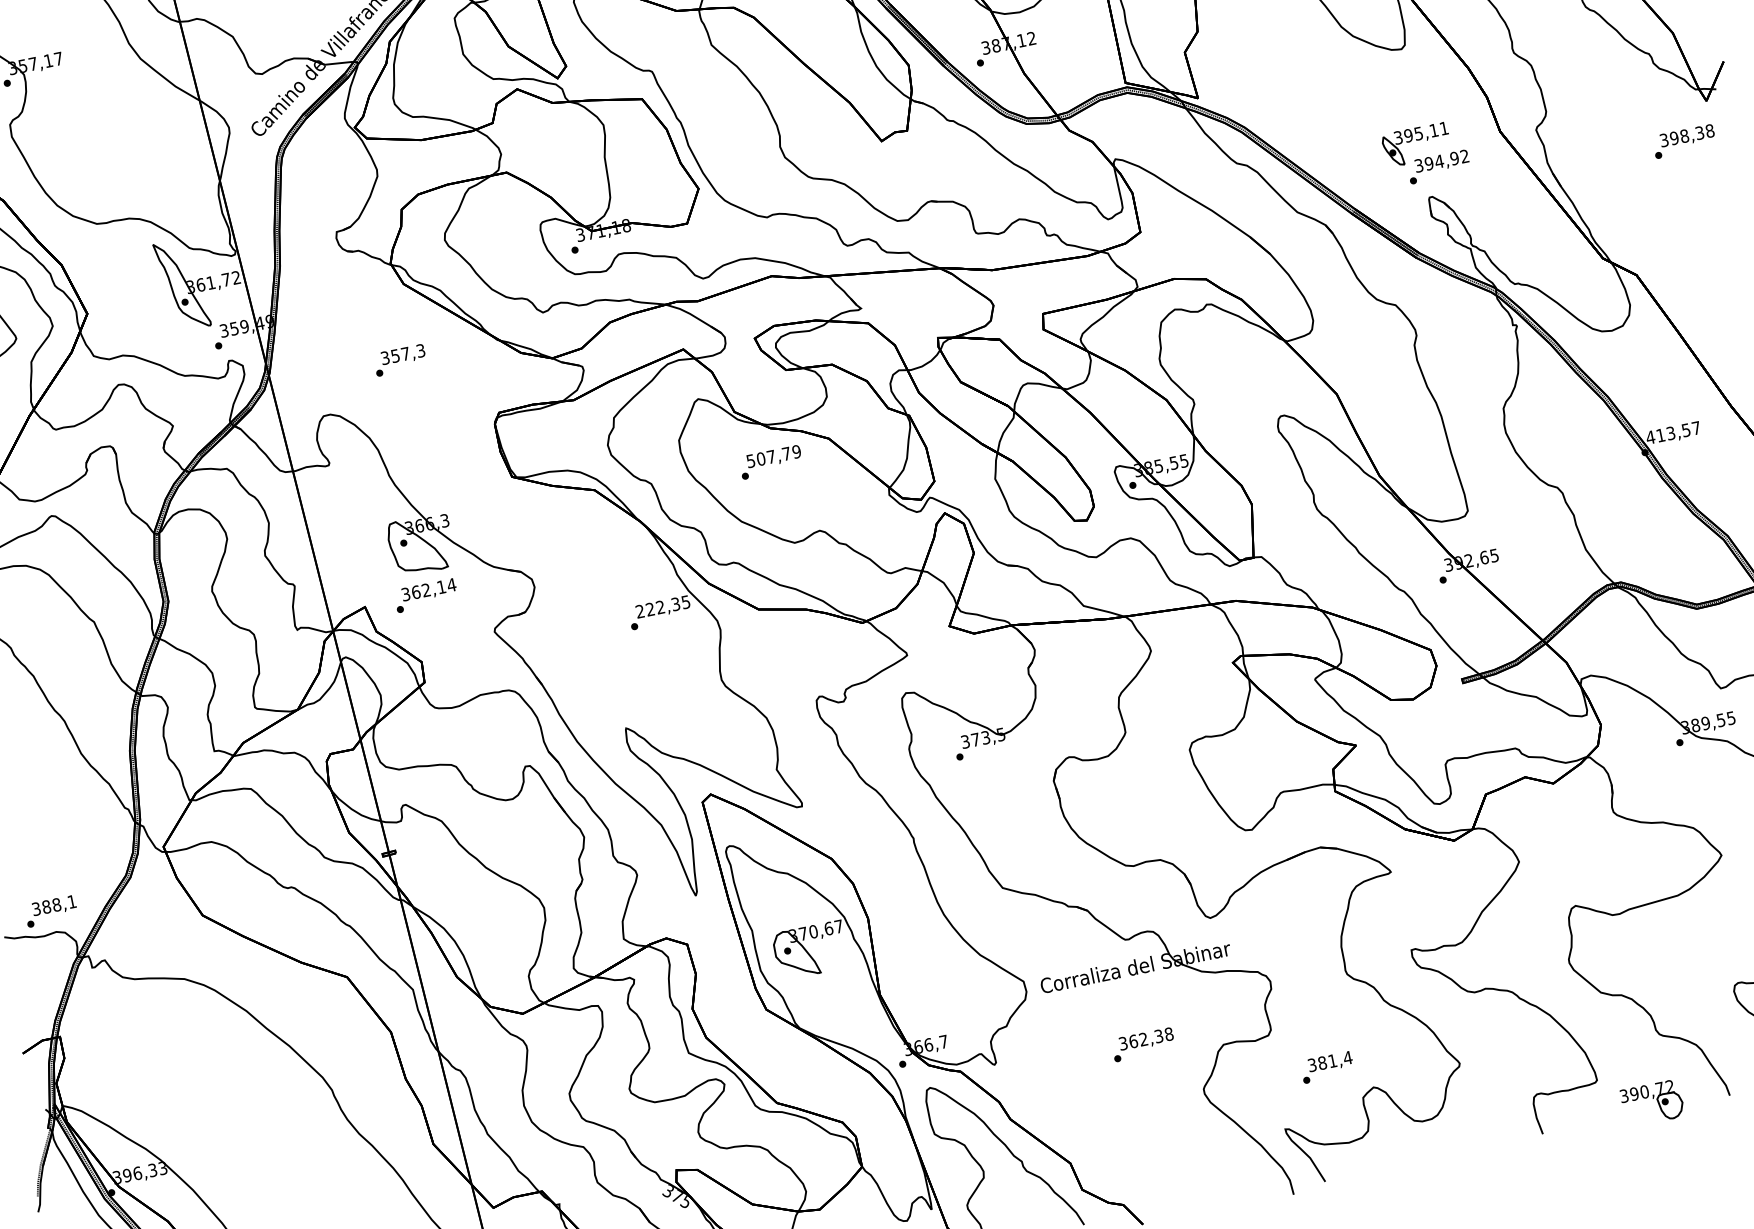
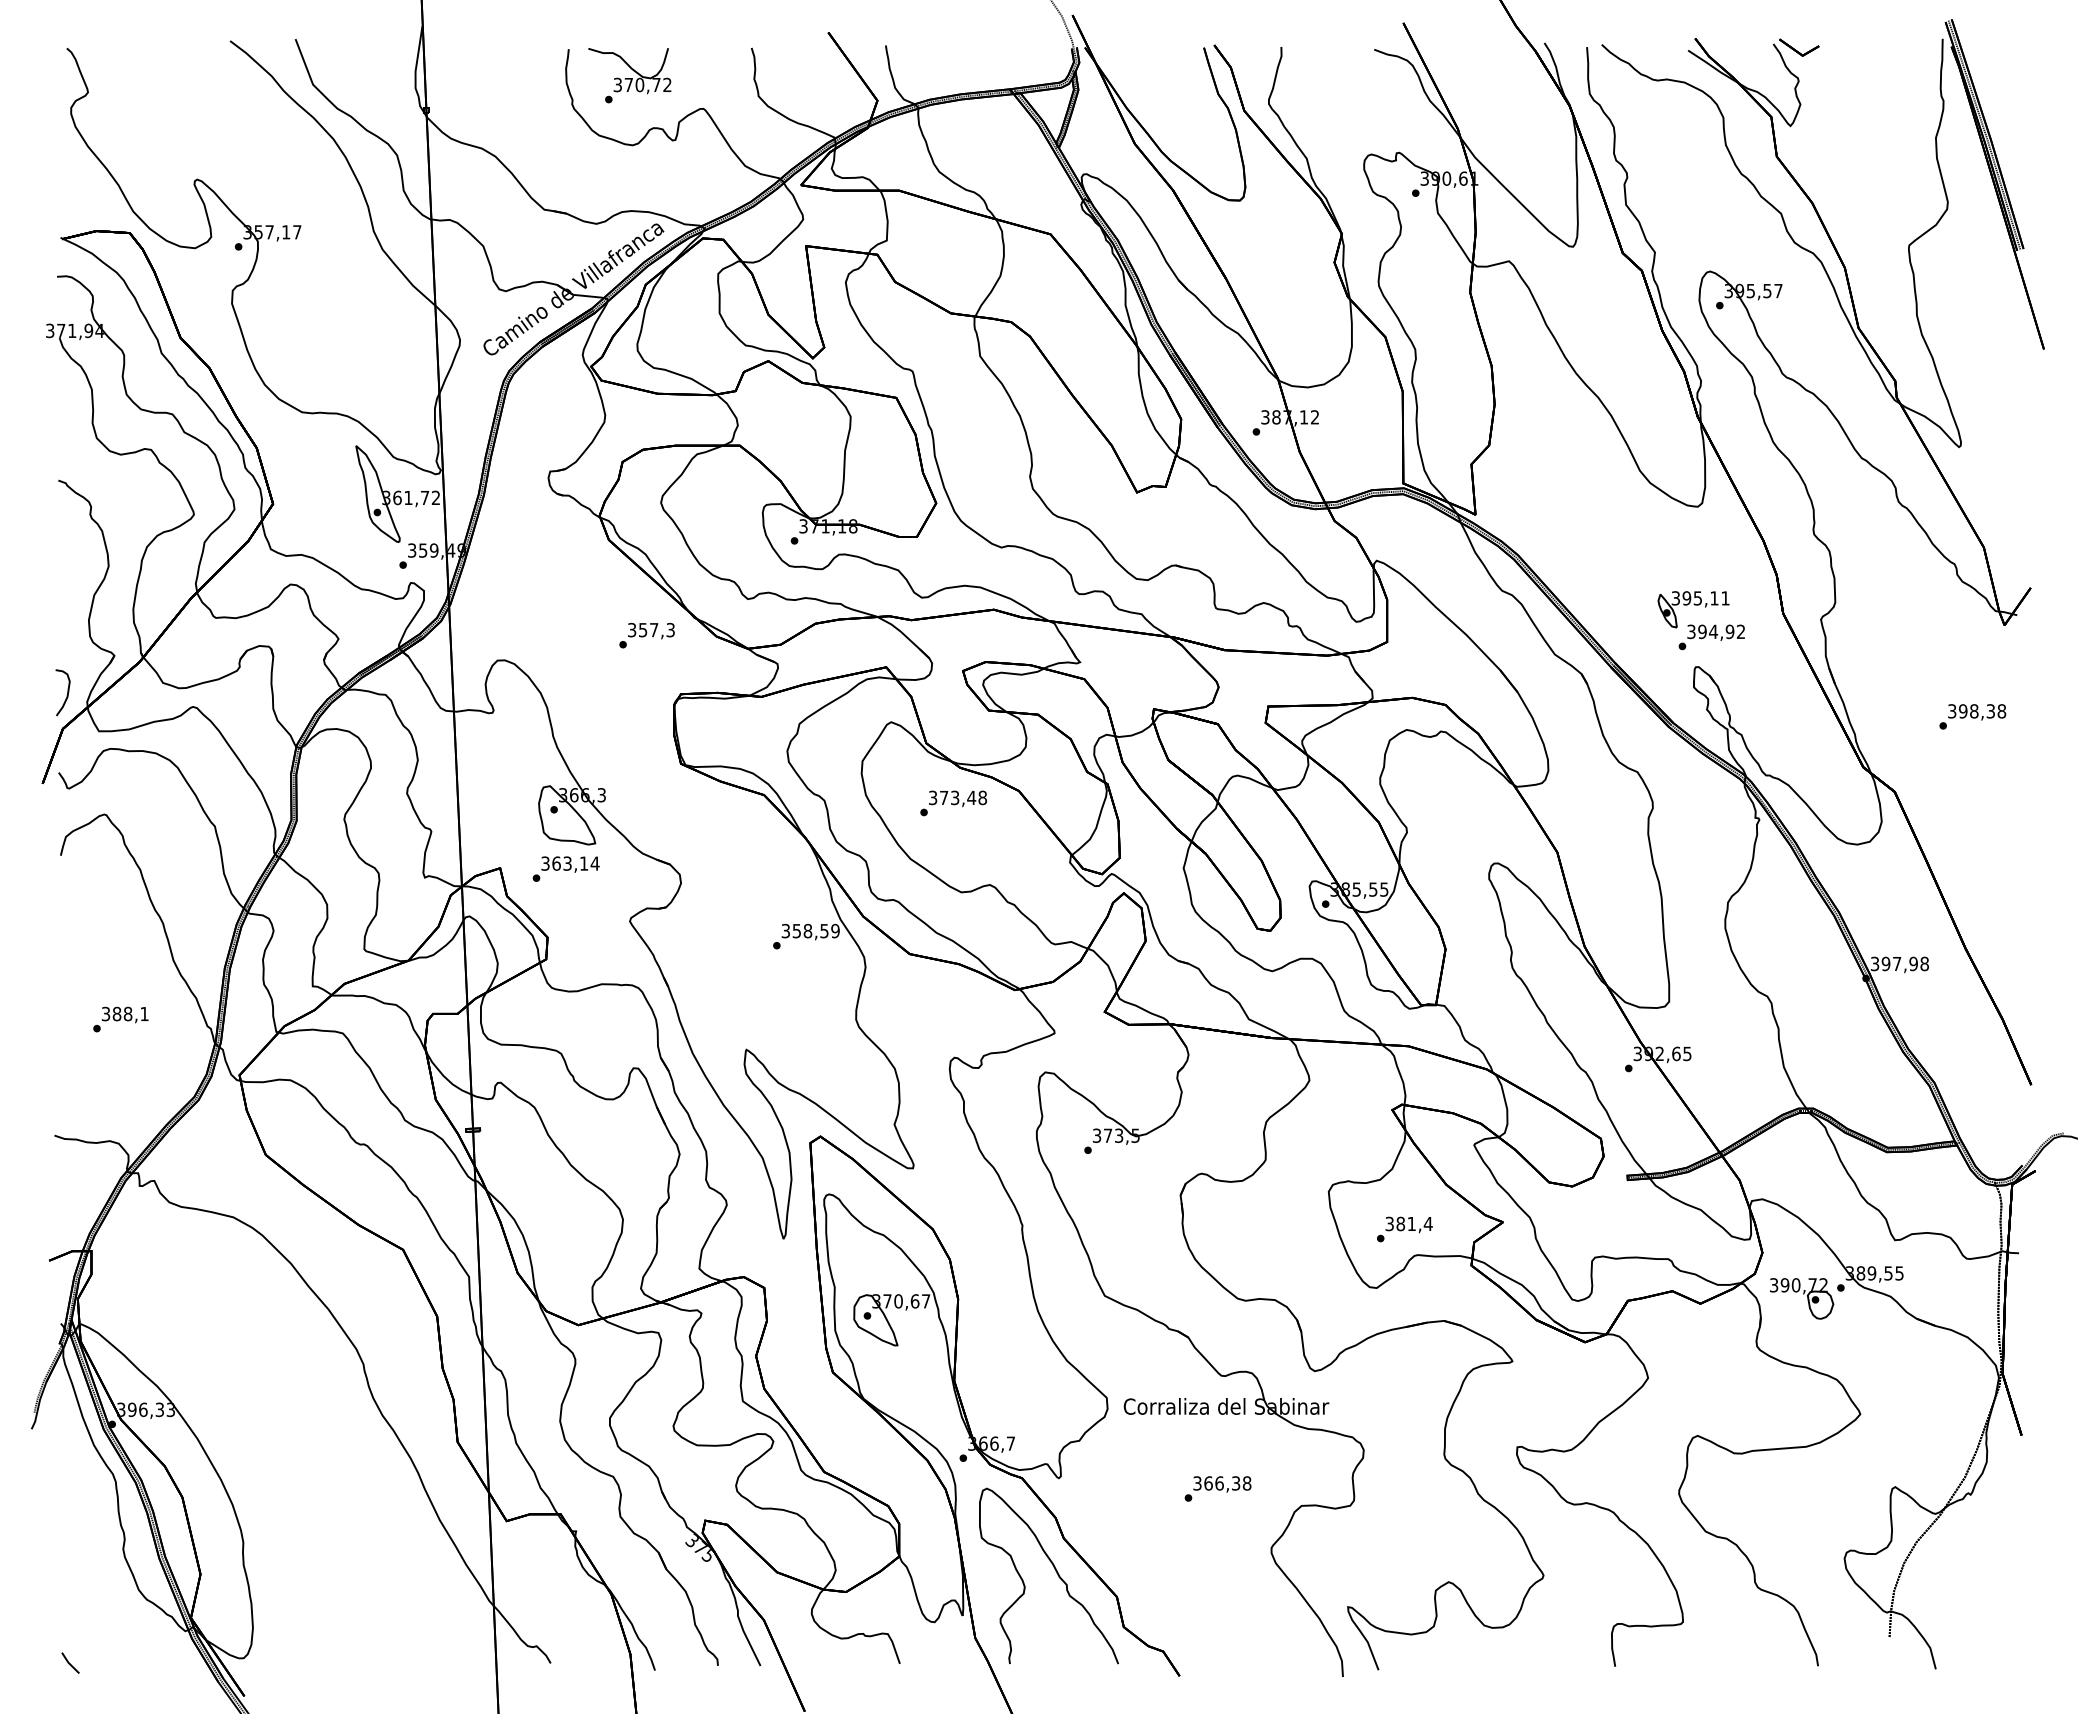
text: (1683, 141) -> (1972, 716), moved
text: (399, 360) -> (646, 635), moved
text: (1673, 432) -> (1899, 963), 413,57 -> 397,98
text: (773, 456) -> (957, 797), 507,79 -> 373,48
text: (426, 590) -> (567, 863), 362,14 -> 363,14
text: (662, 606) -> (810, 930), 222,35 -> 358,59
text: (50, 911) -> (120, 1019), moved
text: (1143, 1039) -> (1219, 1483), 362,38 -> 366,38
text: (1326, 1067) -> (1404, 1229), moved
part: (1652, 1102) -> (1802, 1298), moved

